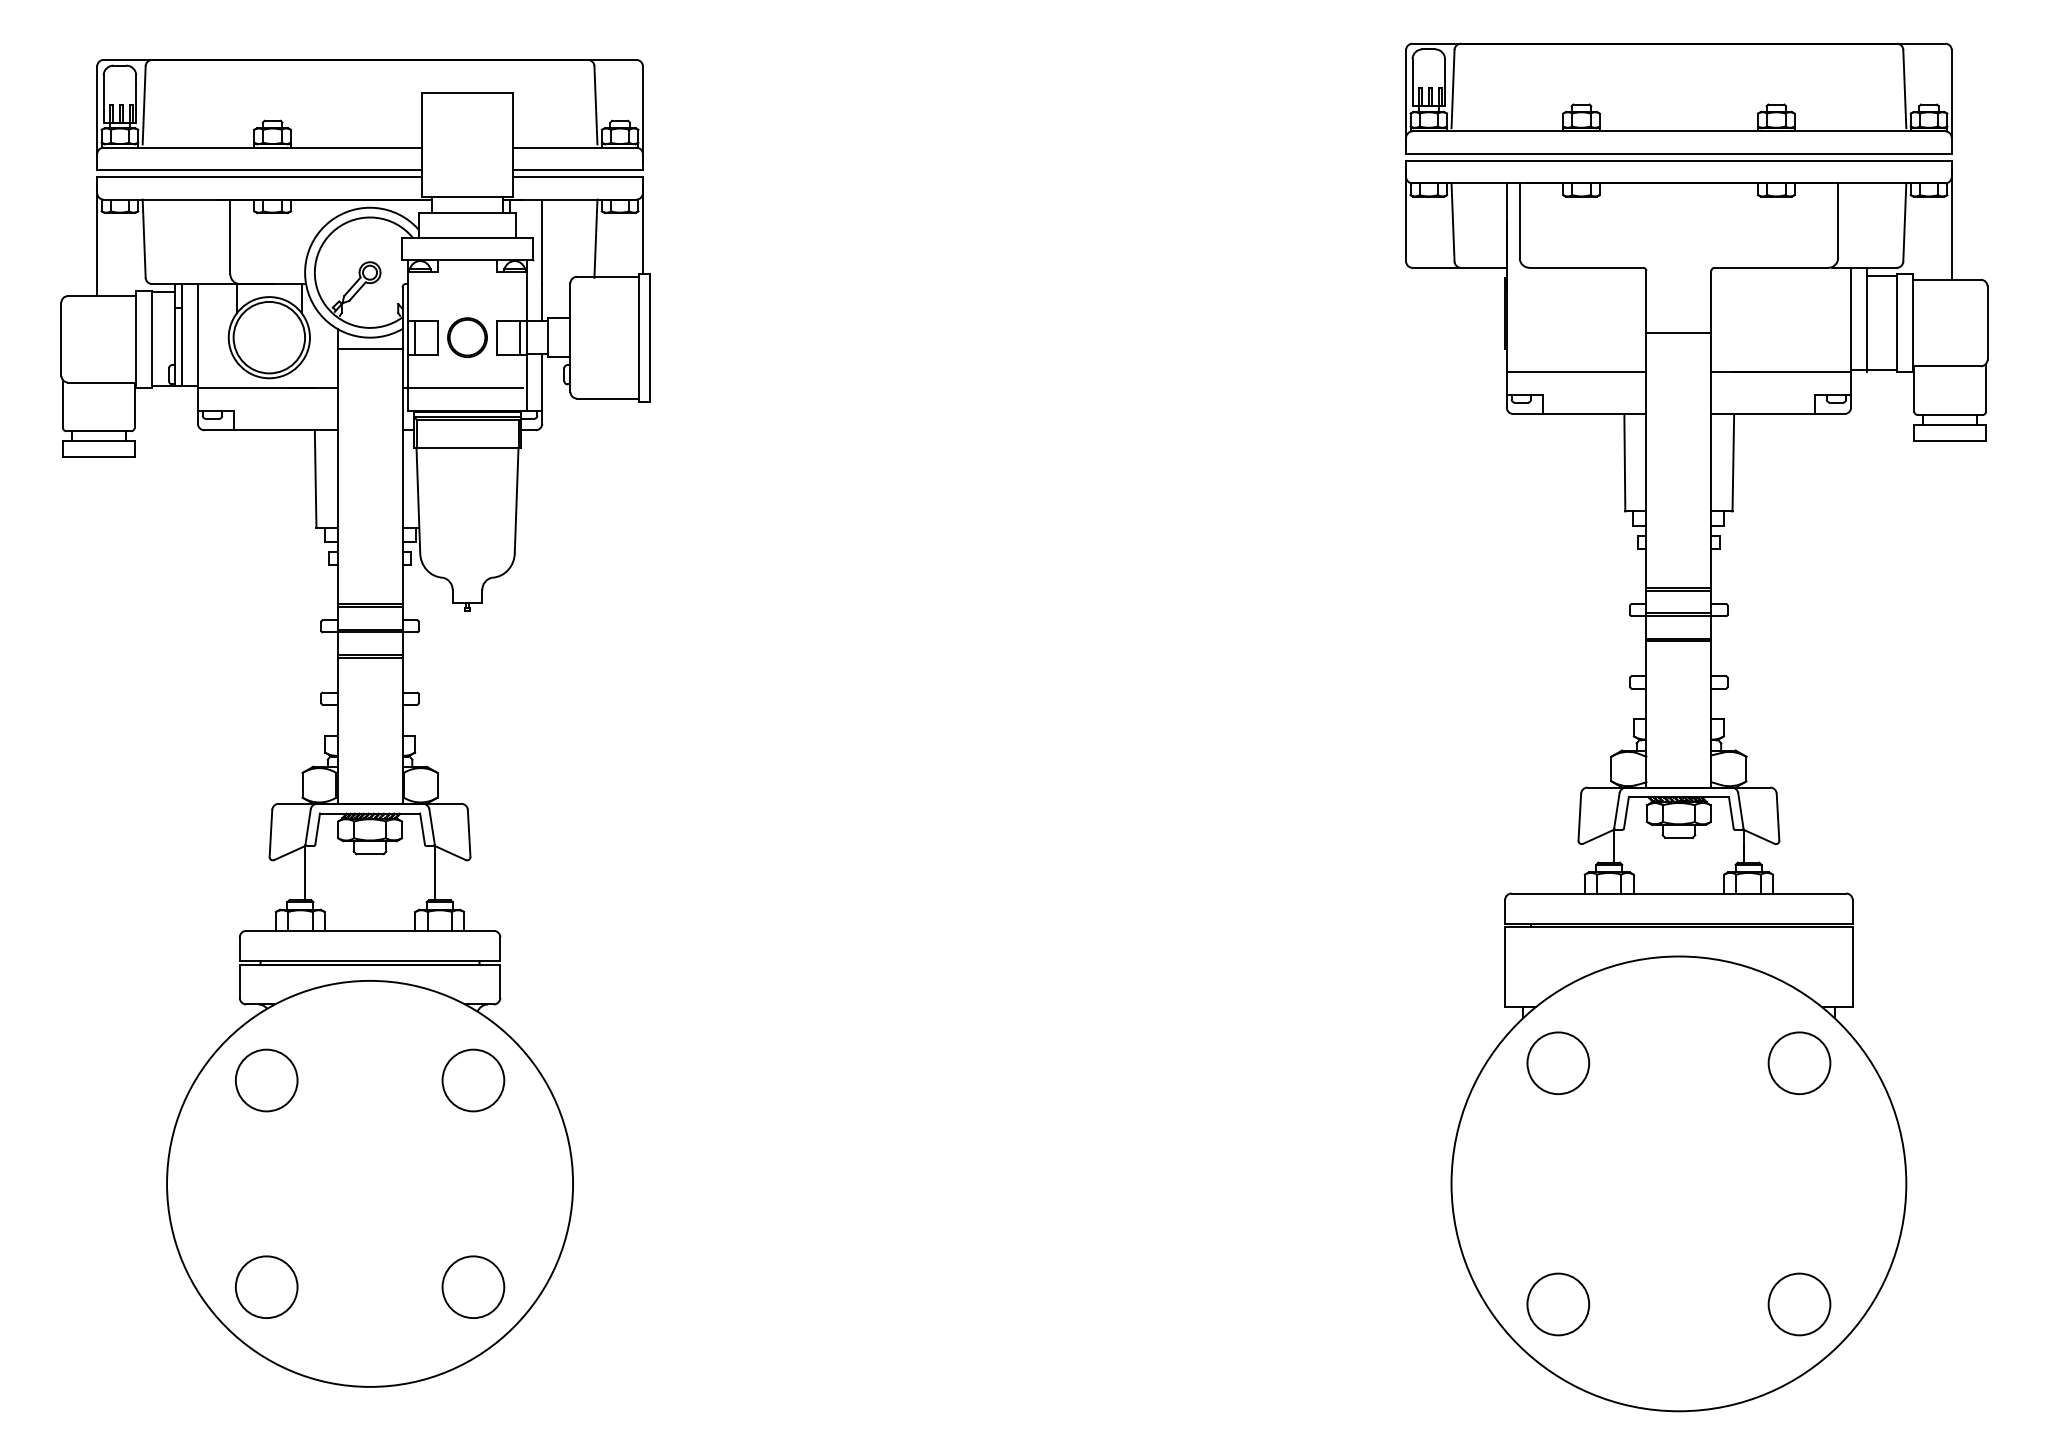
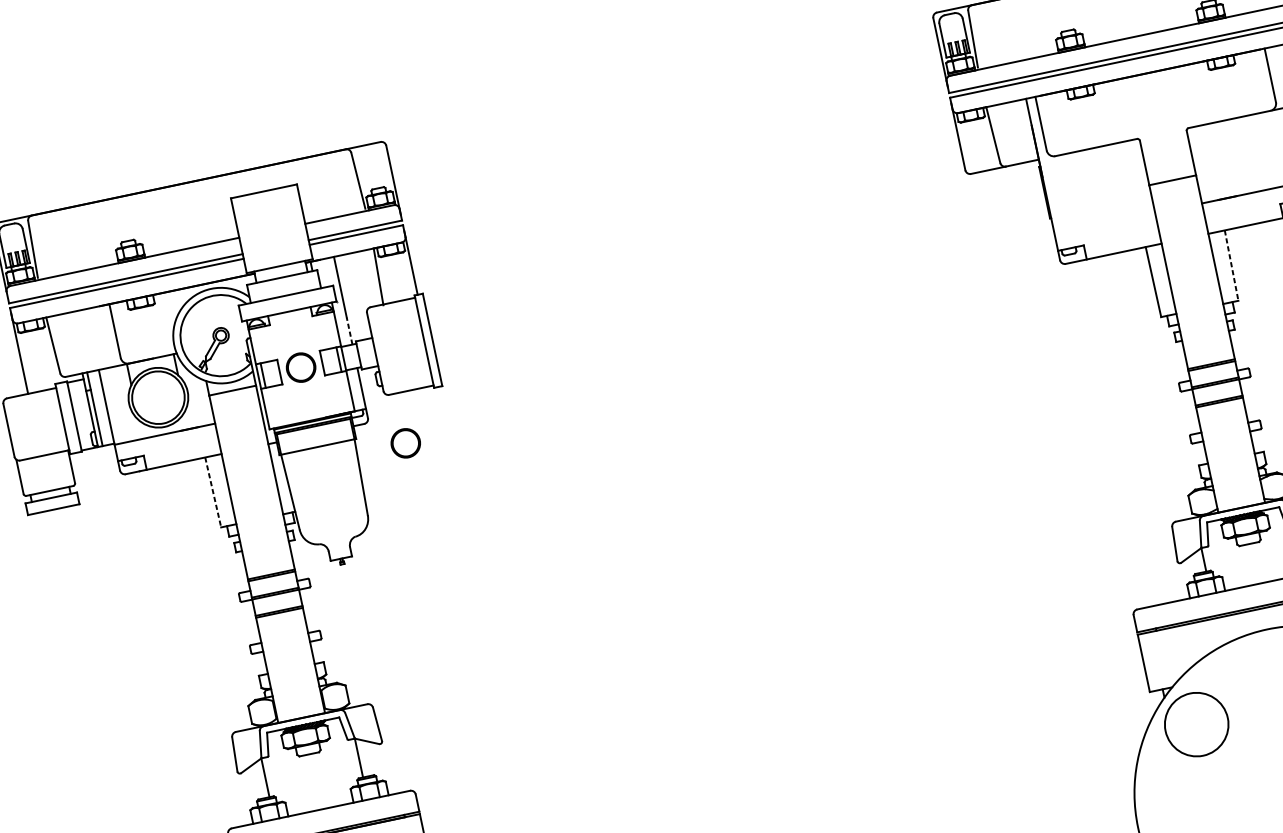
line: (542, 302) -> (349, 330), solid -> dashed
line: (1576, 371) -> (1104, 223), removed
line: (462, 388) -> (305, 404), removed
line: (1733, 462) -> (1231, 265), solid -> dashed
part: (585, 467) -> (405, 443), added
line: (315, 478) -> (213, 492), solid -> dashed
circle: (1558, 1063) -> (1196, 724), size x1.4

